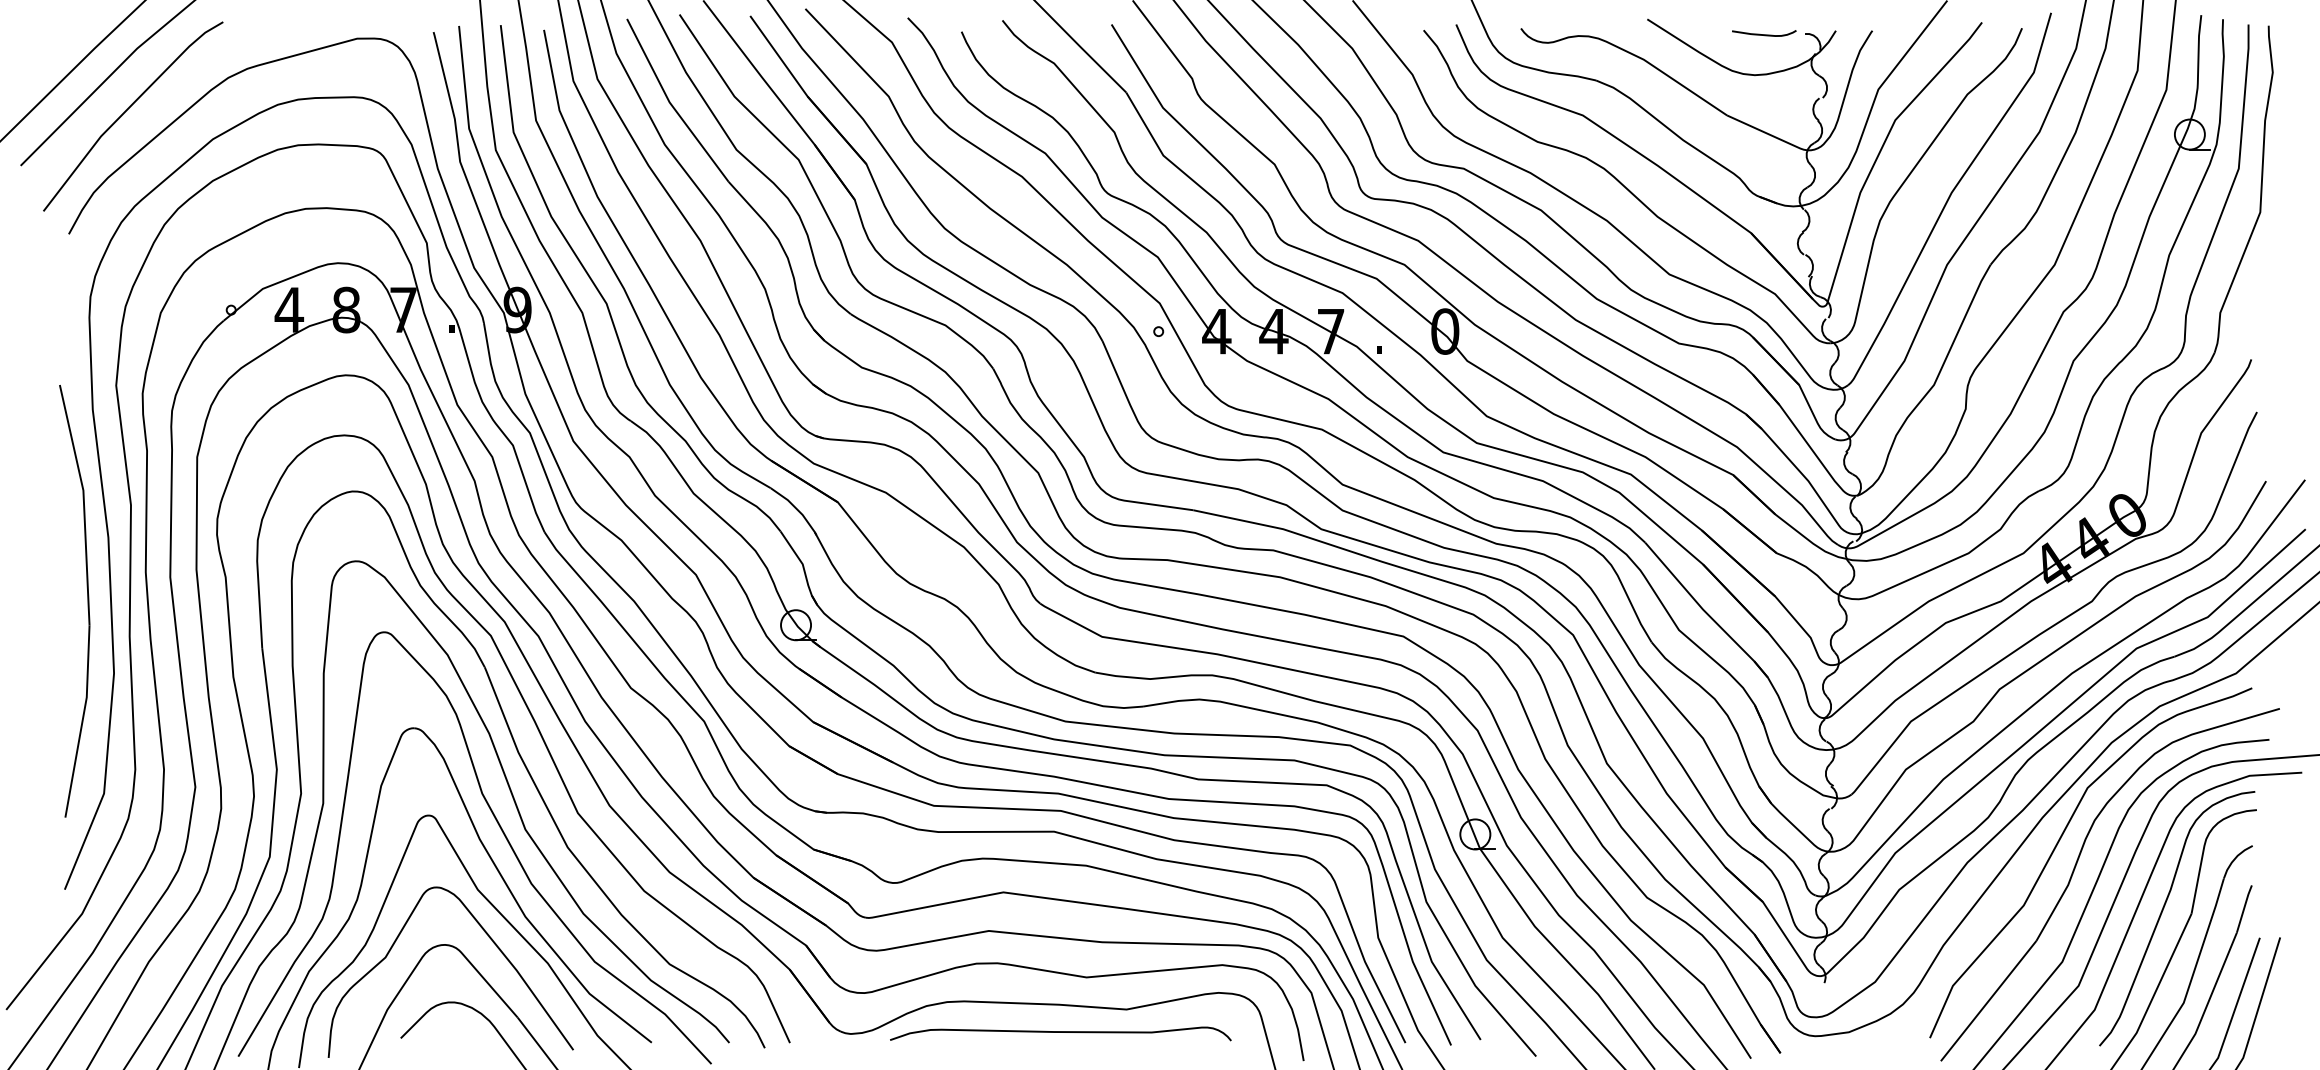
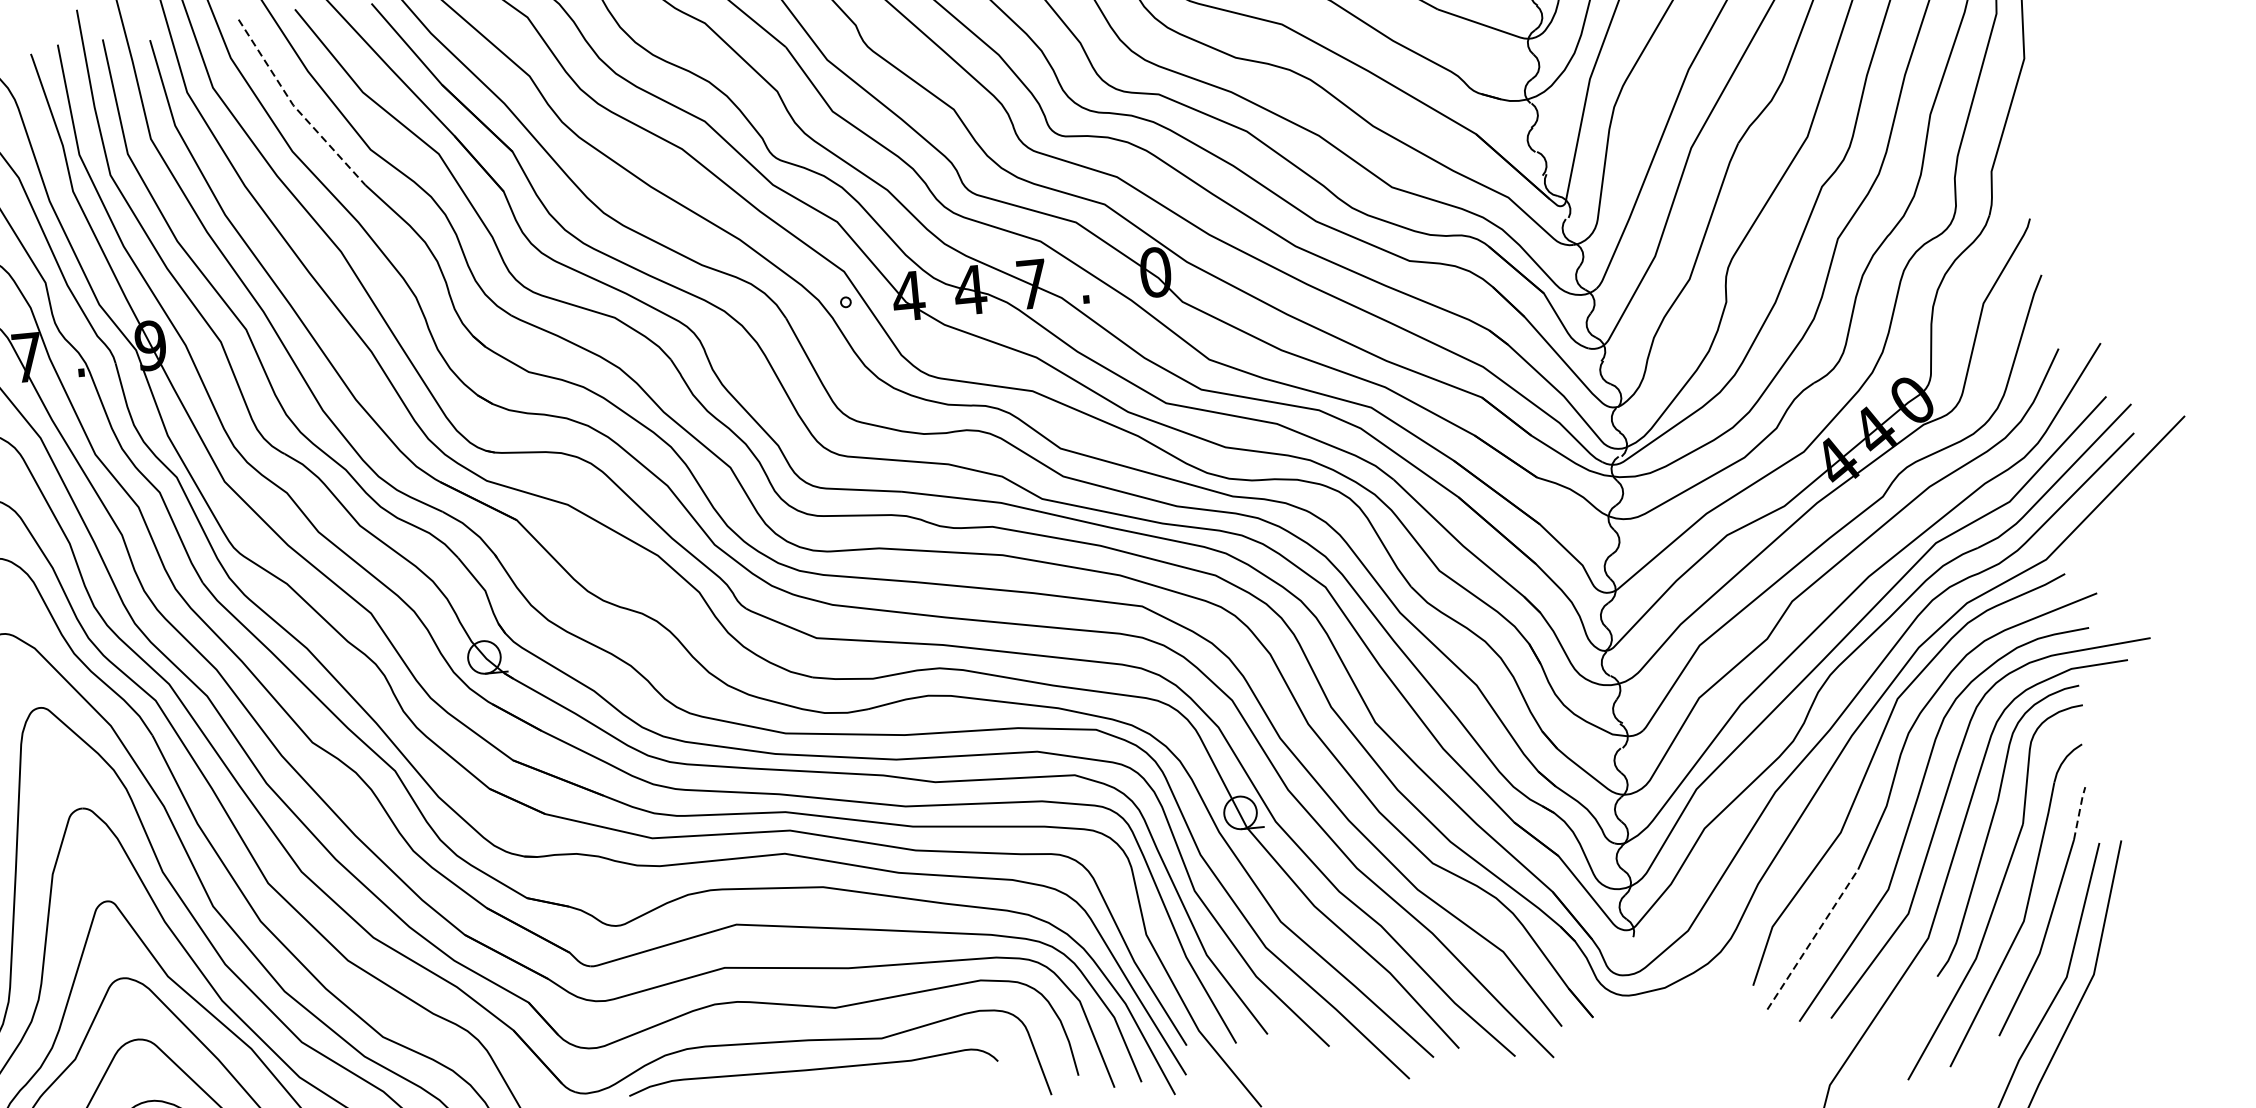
line: (670, 103) -> (294, 106), solid -> dashed
line: (2244, 908) -> (2079, 812), solid -> dashed
line: (1988, 1001) -> (1812, 940), solid -> dashed

